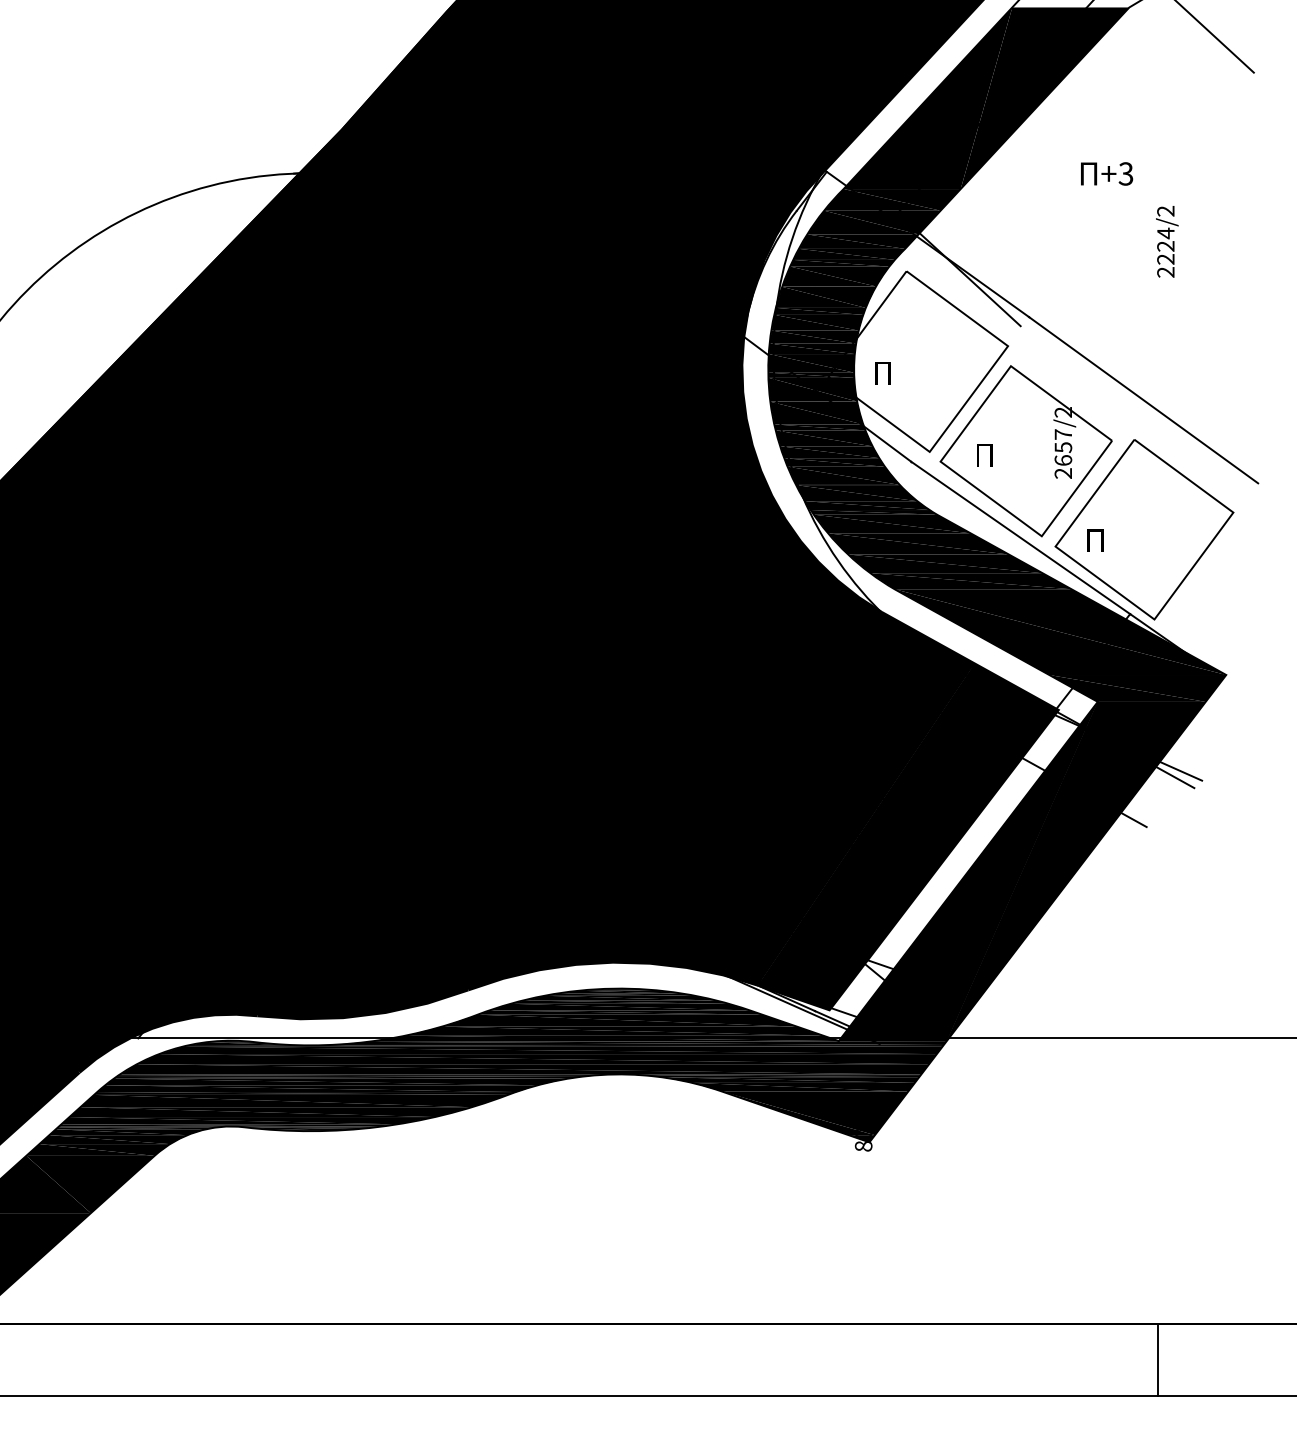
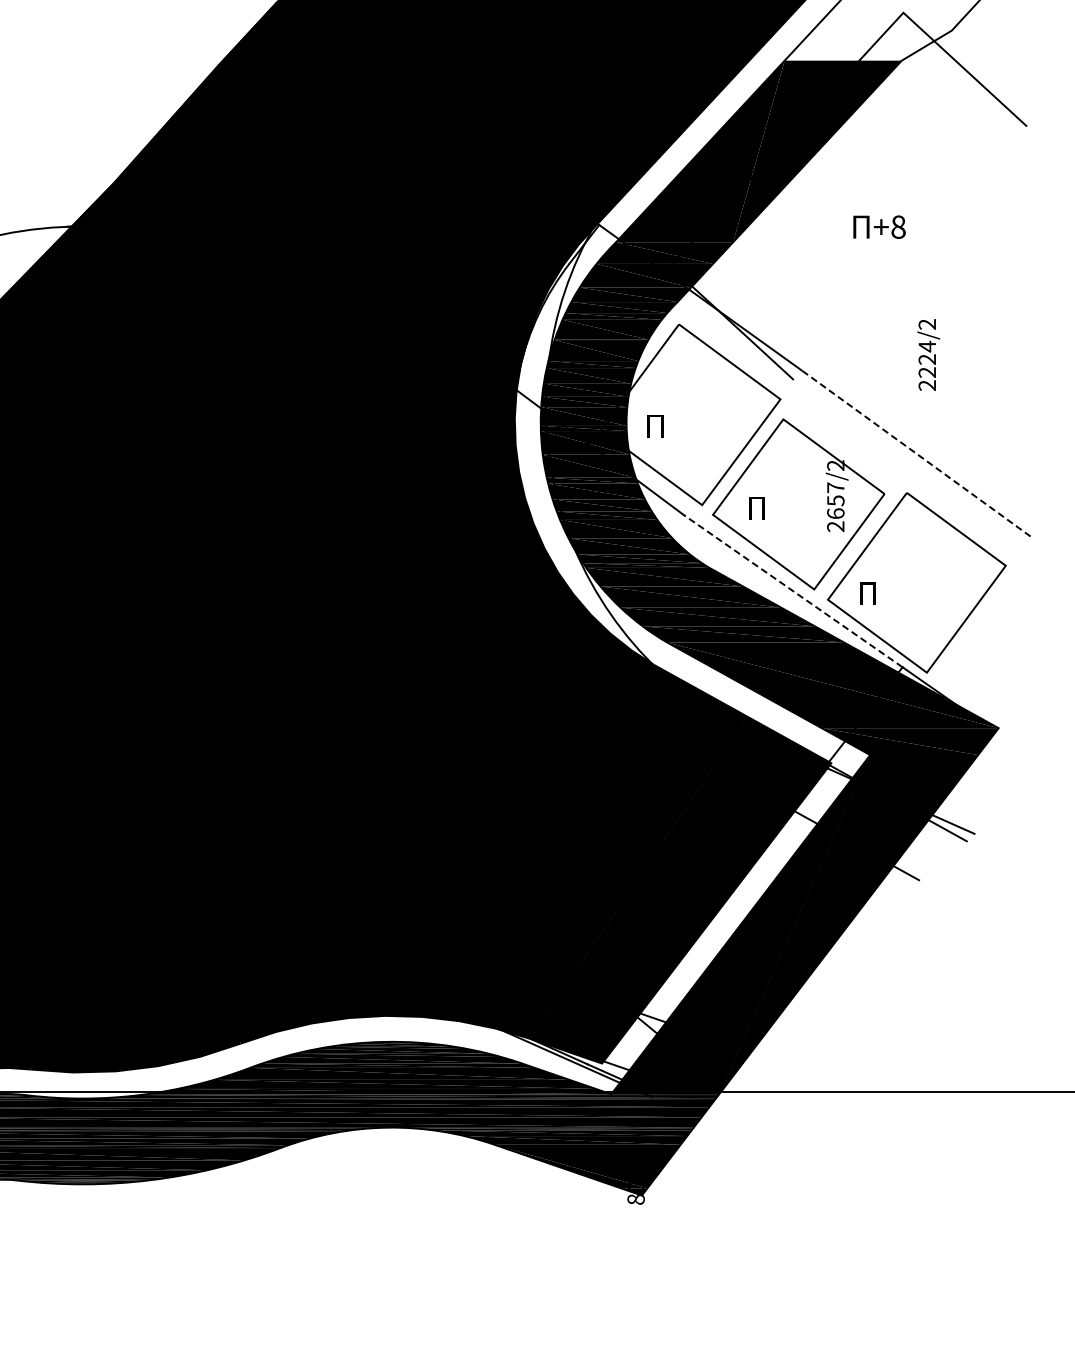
text: (1125, 173) -> (897, 226), +3 -> +8
text: (1167, 241) -> (928, 354), moved
line: (1143, 400) -> (915, 453), solid -> dashed
line: (1020, 537) -> (792, 590), solid -> dashed

